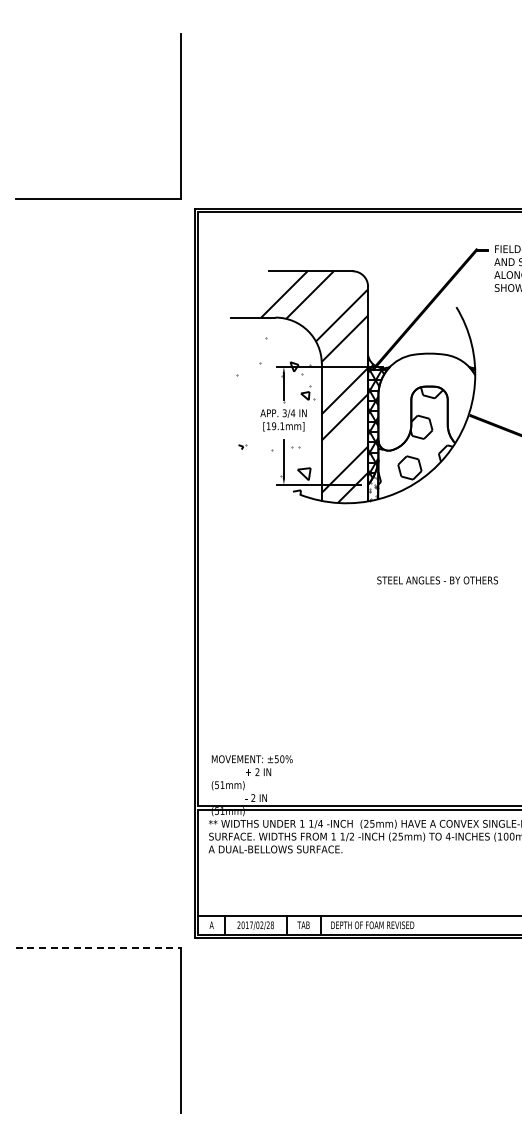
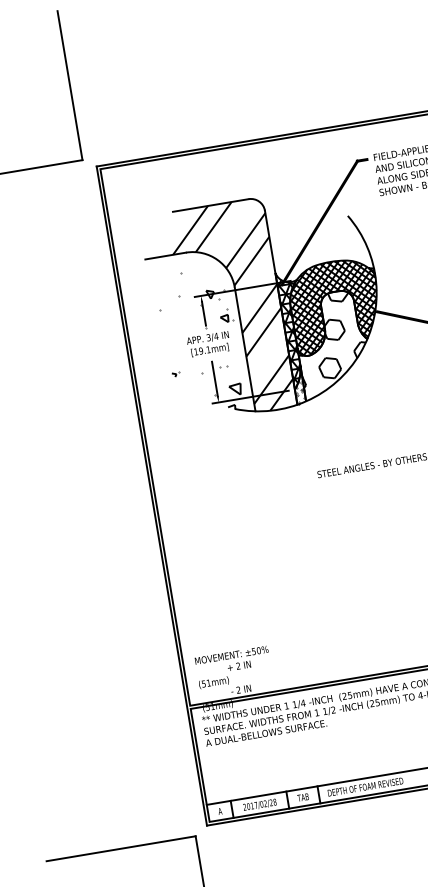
hatch: (426, 401) -> (335, 305), added
line: (98, 947) -> (121, 848), dashed -> solid

